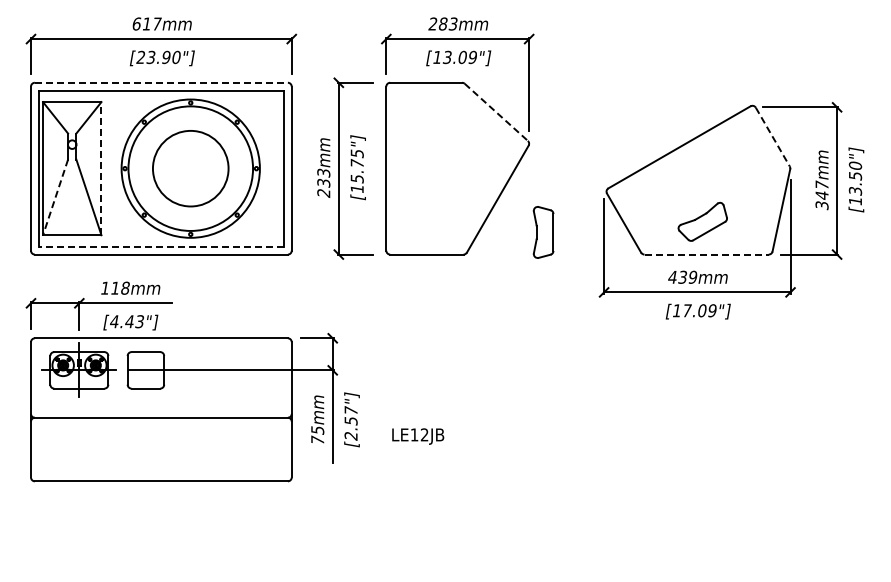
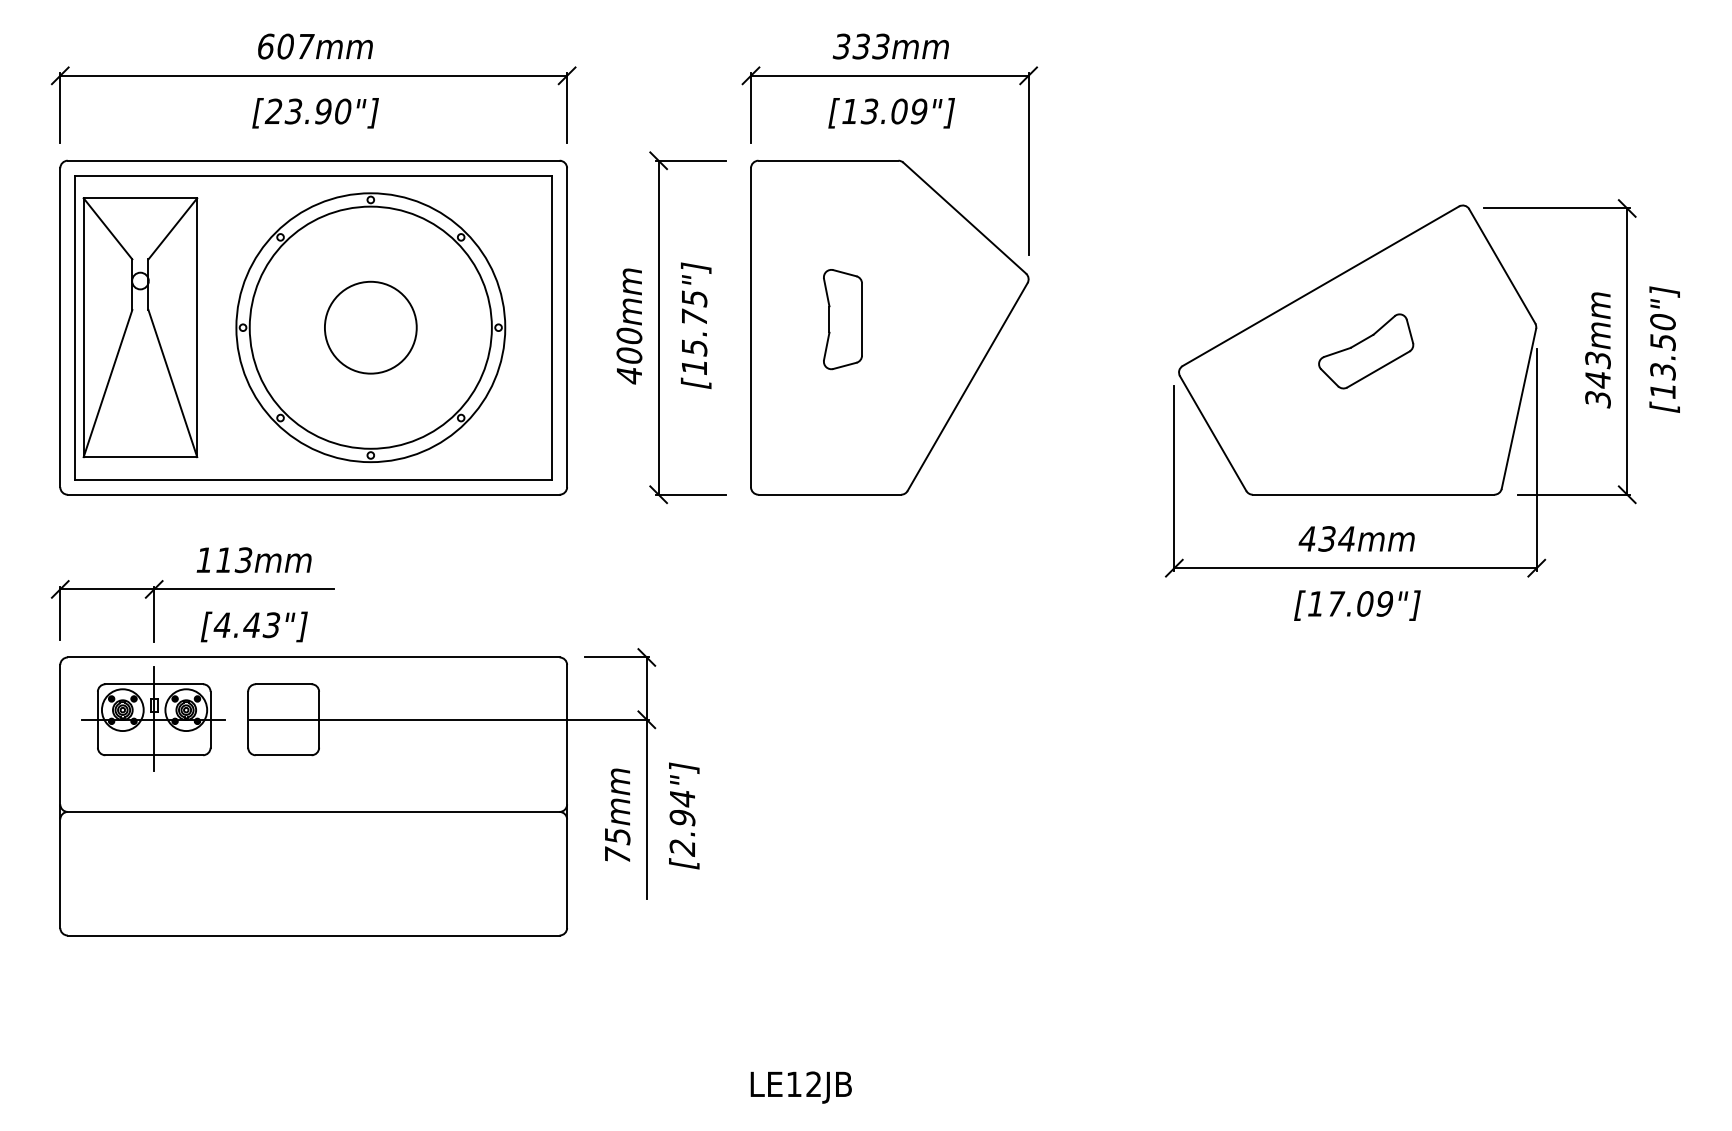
text: (146, 23) -> (284, 45), 617mm -> 607mm
text: (437, 23) -> (850, 45), 283mm -> 333mm
line: (161, 82) -> (313, 160), dashed -> solid
line: (496, 112) -> (965, 218), dashed -> solid
line: (772, 137) -> (1501, 267), dashed -> solid
line: (101, 168) -> (197, 327), dashed -> solid
circle: (190, 168) -> (370, 327), size x0.62
text: (323, 182) -> (628, 354), 233mm -> 400mm
text: (821, 184) -> (1596, 358), 347mm -> 343mm
line: (55, 197) -> (107, 383), dashed -> solid
part: (702, 221) -> (1365, 350), moved
part: (543, 232) -> (842, 319), moved
line: (161, 246) -> (313, 478), dashed -> solid
line: (707, 254) -> (1375, 494), dashed -> solid
text: (692, 276) -> (1346, 537), 439mm -> 434mm
text: (124, 287) -> (242, 558), 118mm -> 113mm
text: (350, 415) -> (681, 807), [2.57"] -> [2.94"]
text: (418, 436) -> (801, 1087), moved

